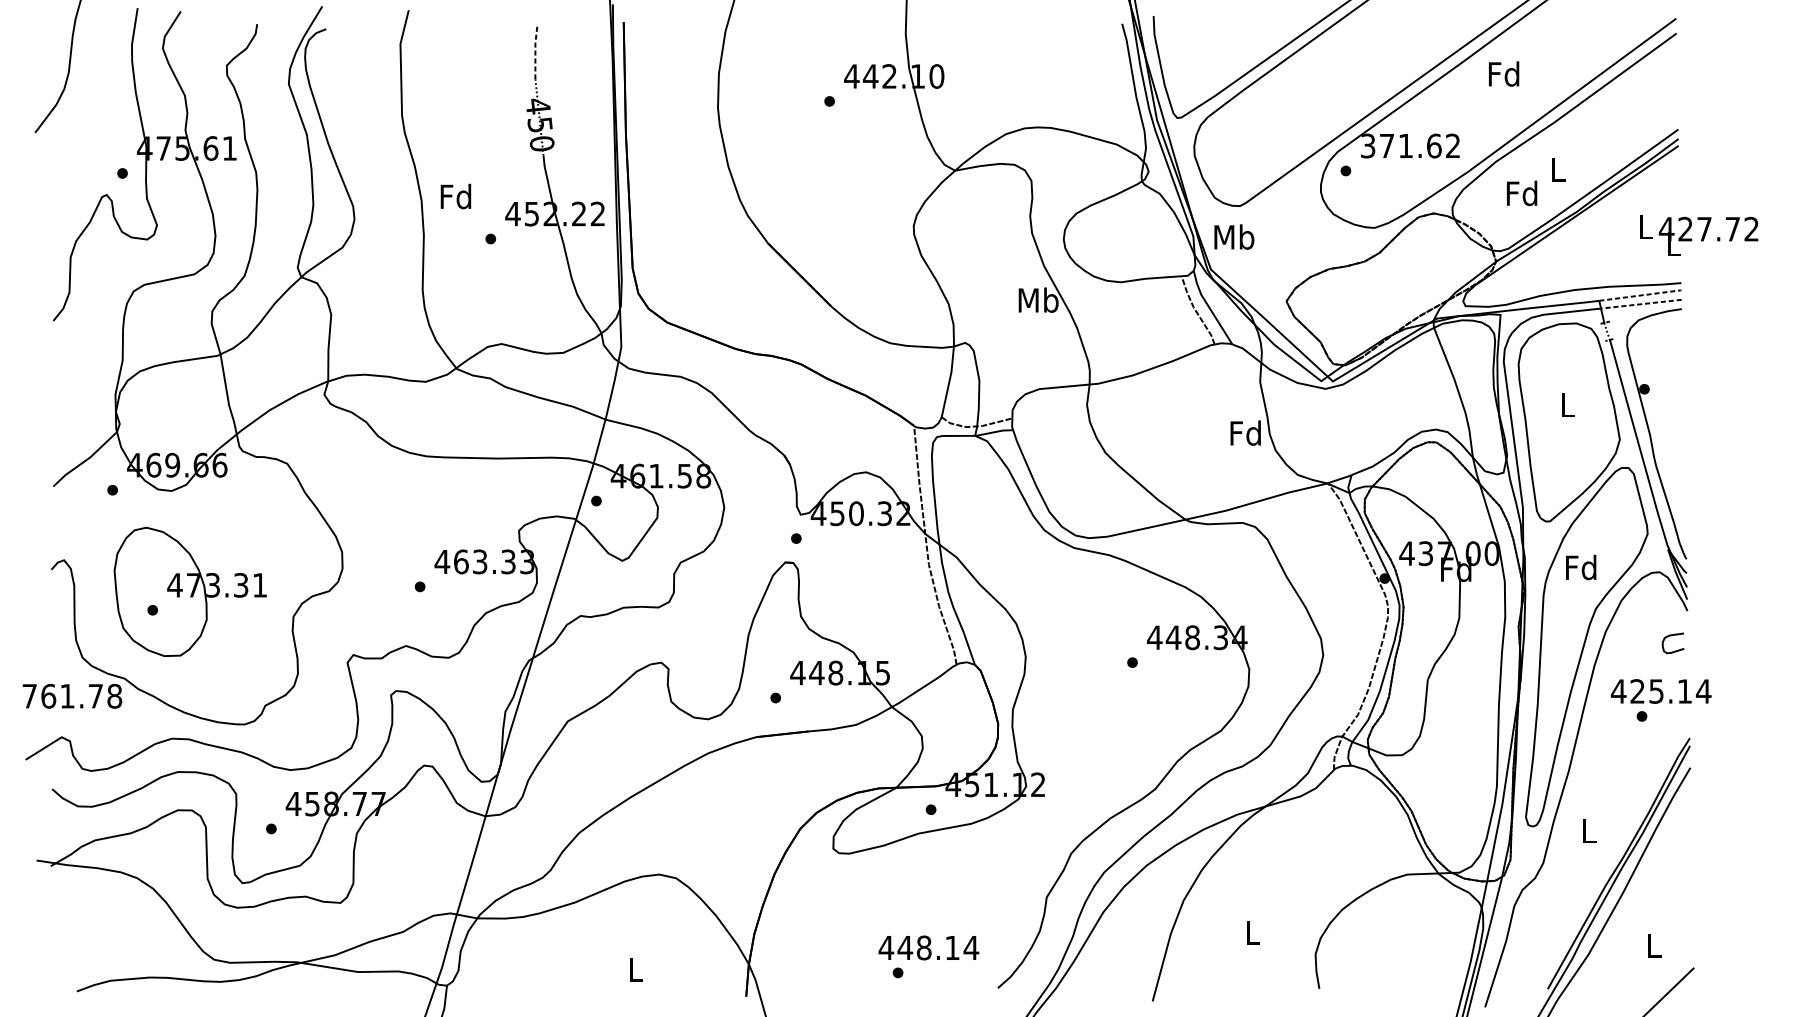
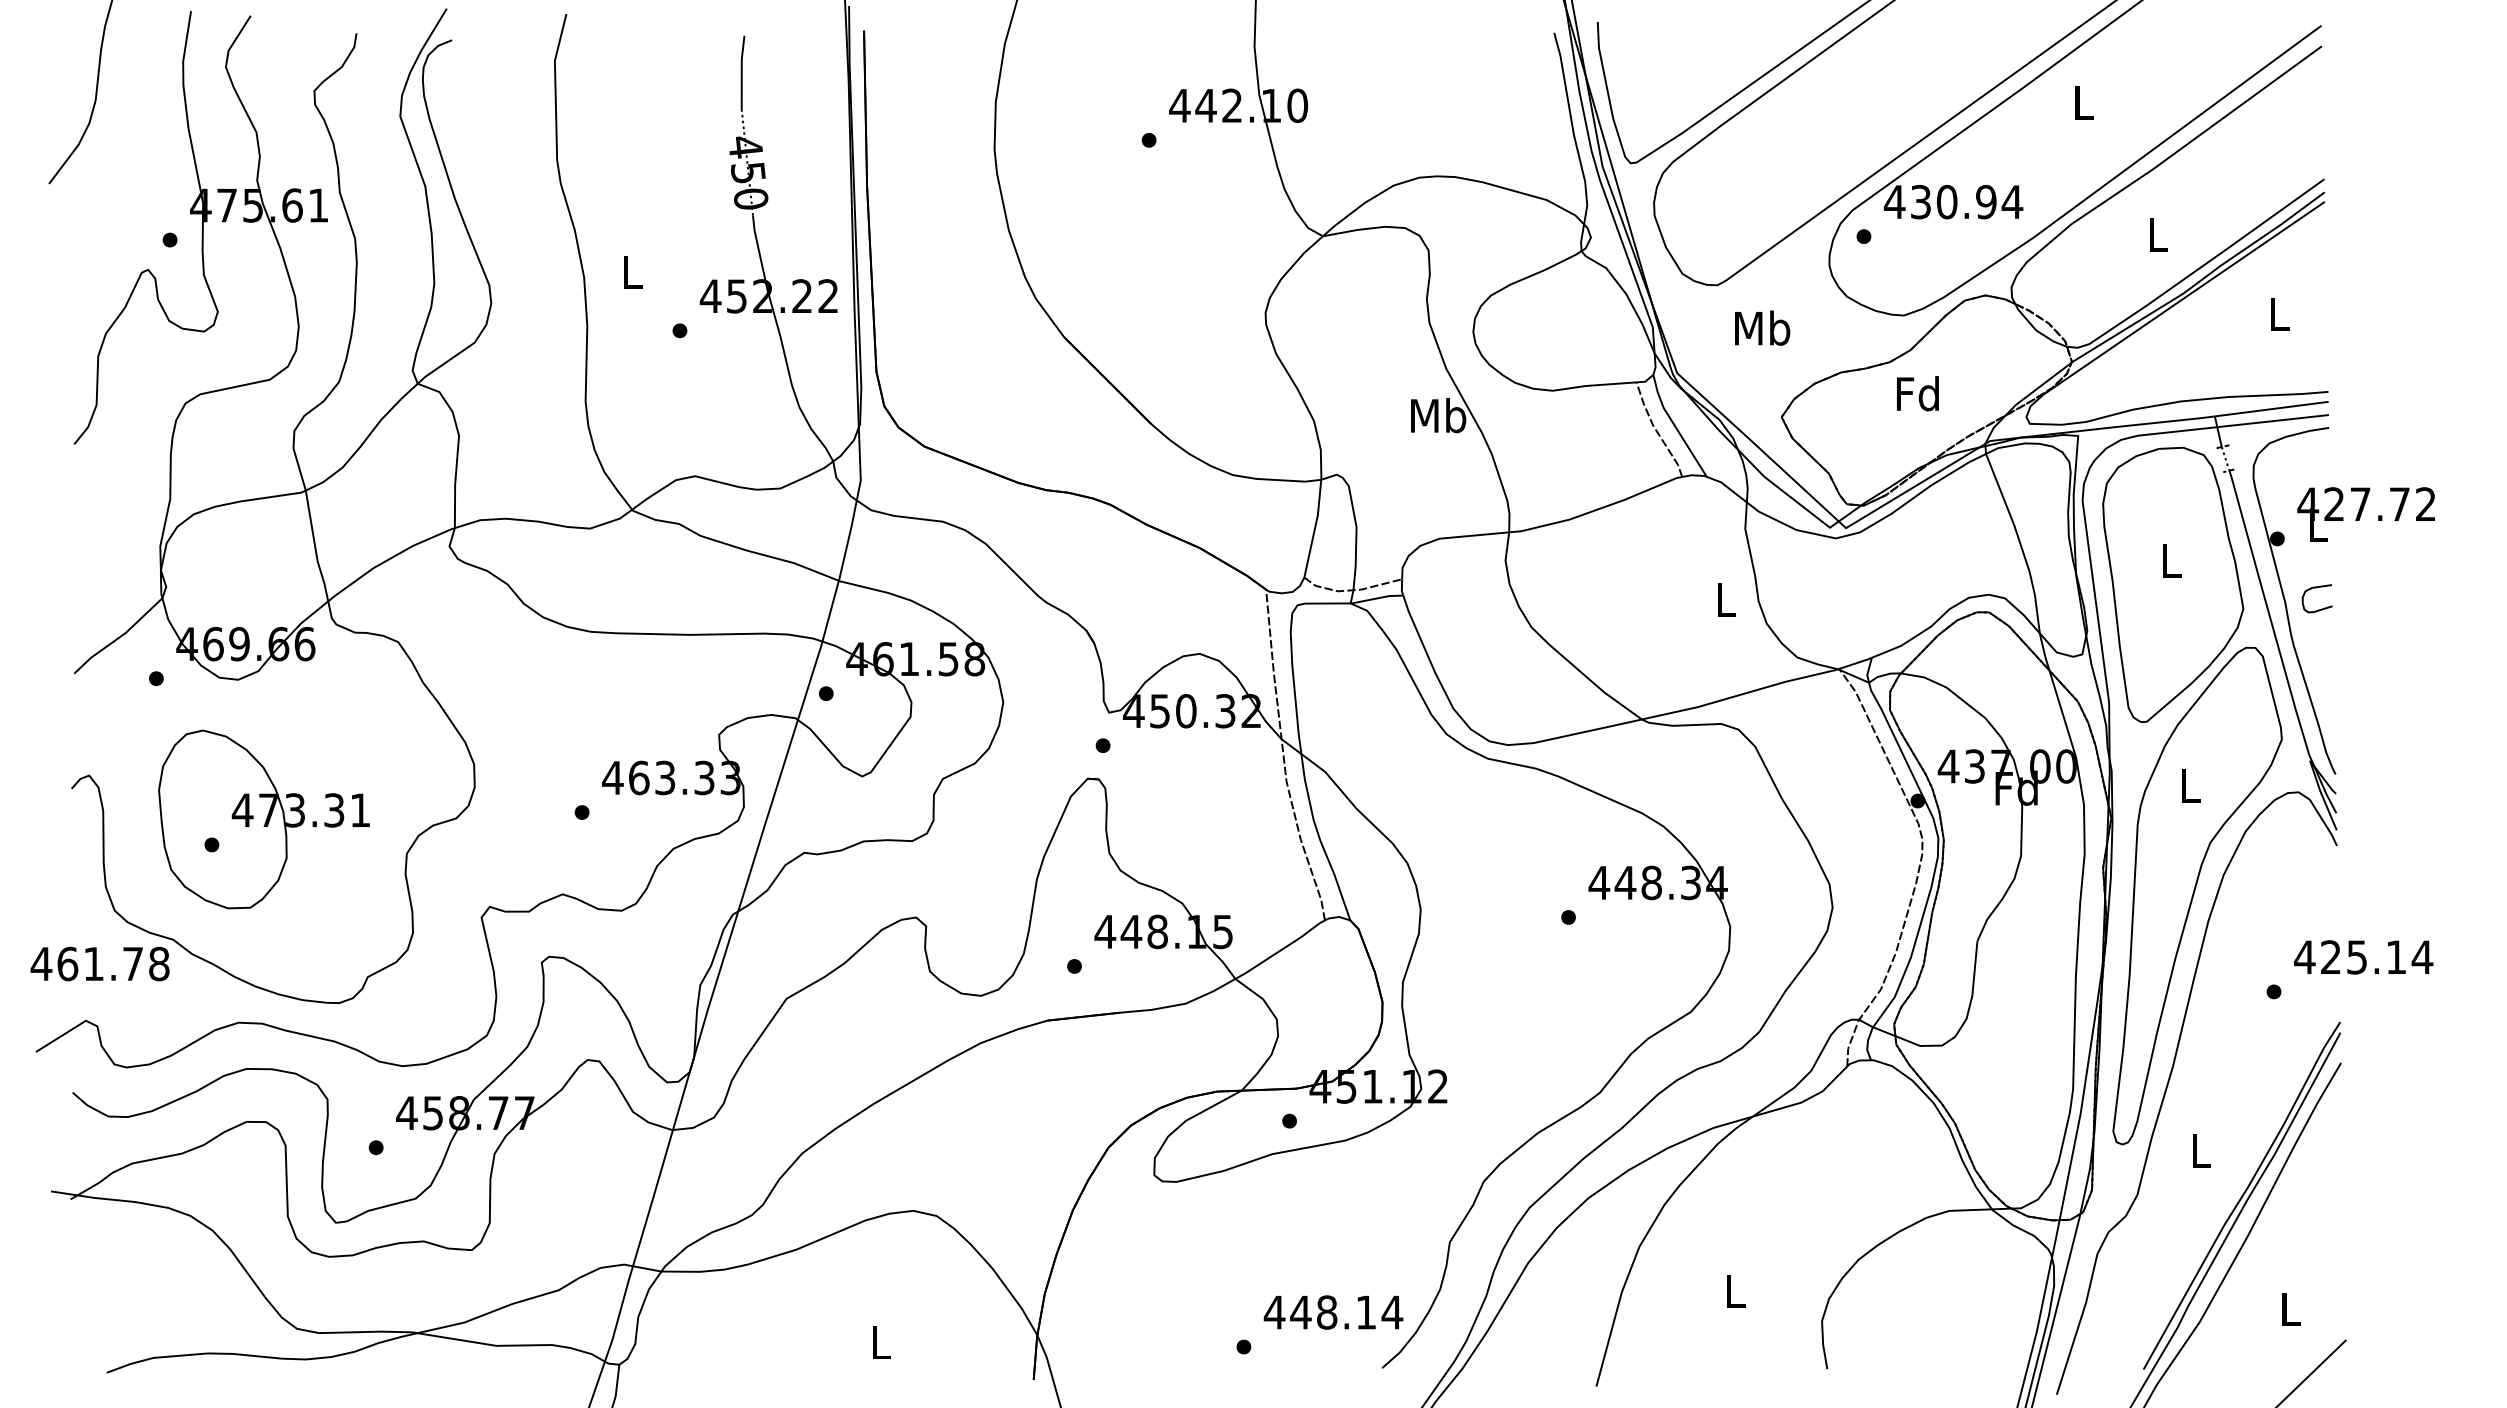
line: (535, 52) -> (741, 72), dashed -> solid
text: (1503, 74) -> (2082, 102), Fd -> L
text: (1410, 145) -> (1953, 201), 371.62 -> 430.94
text: (1521, 193) -> (1917, 393), moved
text: (455, 196) -> (631, 271), Fd -> L
text: (1234, 236) -> (1762, 327), moved
text: (1708, 236) -> (2365, 514), moved
line: (1640, 295) -> (2272, 408), dashed -> solid
line: (1641, 304) -> (2273, 421), dashed -> solid
text: (1245, 433) -> (1725, 599), Fd -> L
text: (1580, 567) -> (2189, 785), Fd -> L
curve: (1672, 635) -> (2316, 588), moved
text: (1661, 691) -> (2363, 957), moved
text: (29, 695) -> (41, 963), 761.78 -> 461.78
text: (928, 947) -> (1333, 1312), moved

